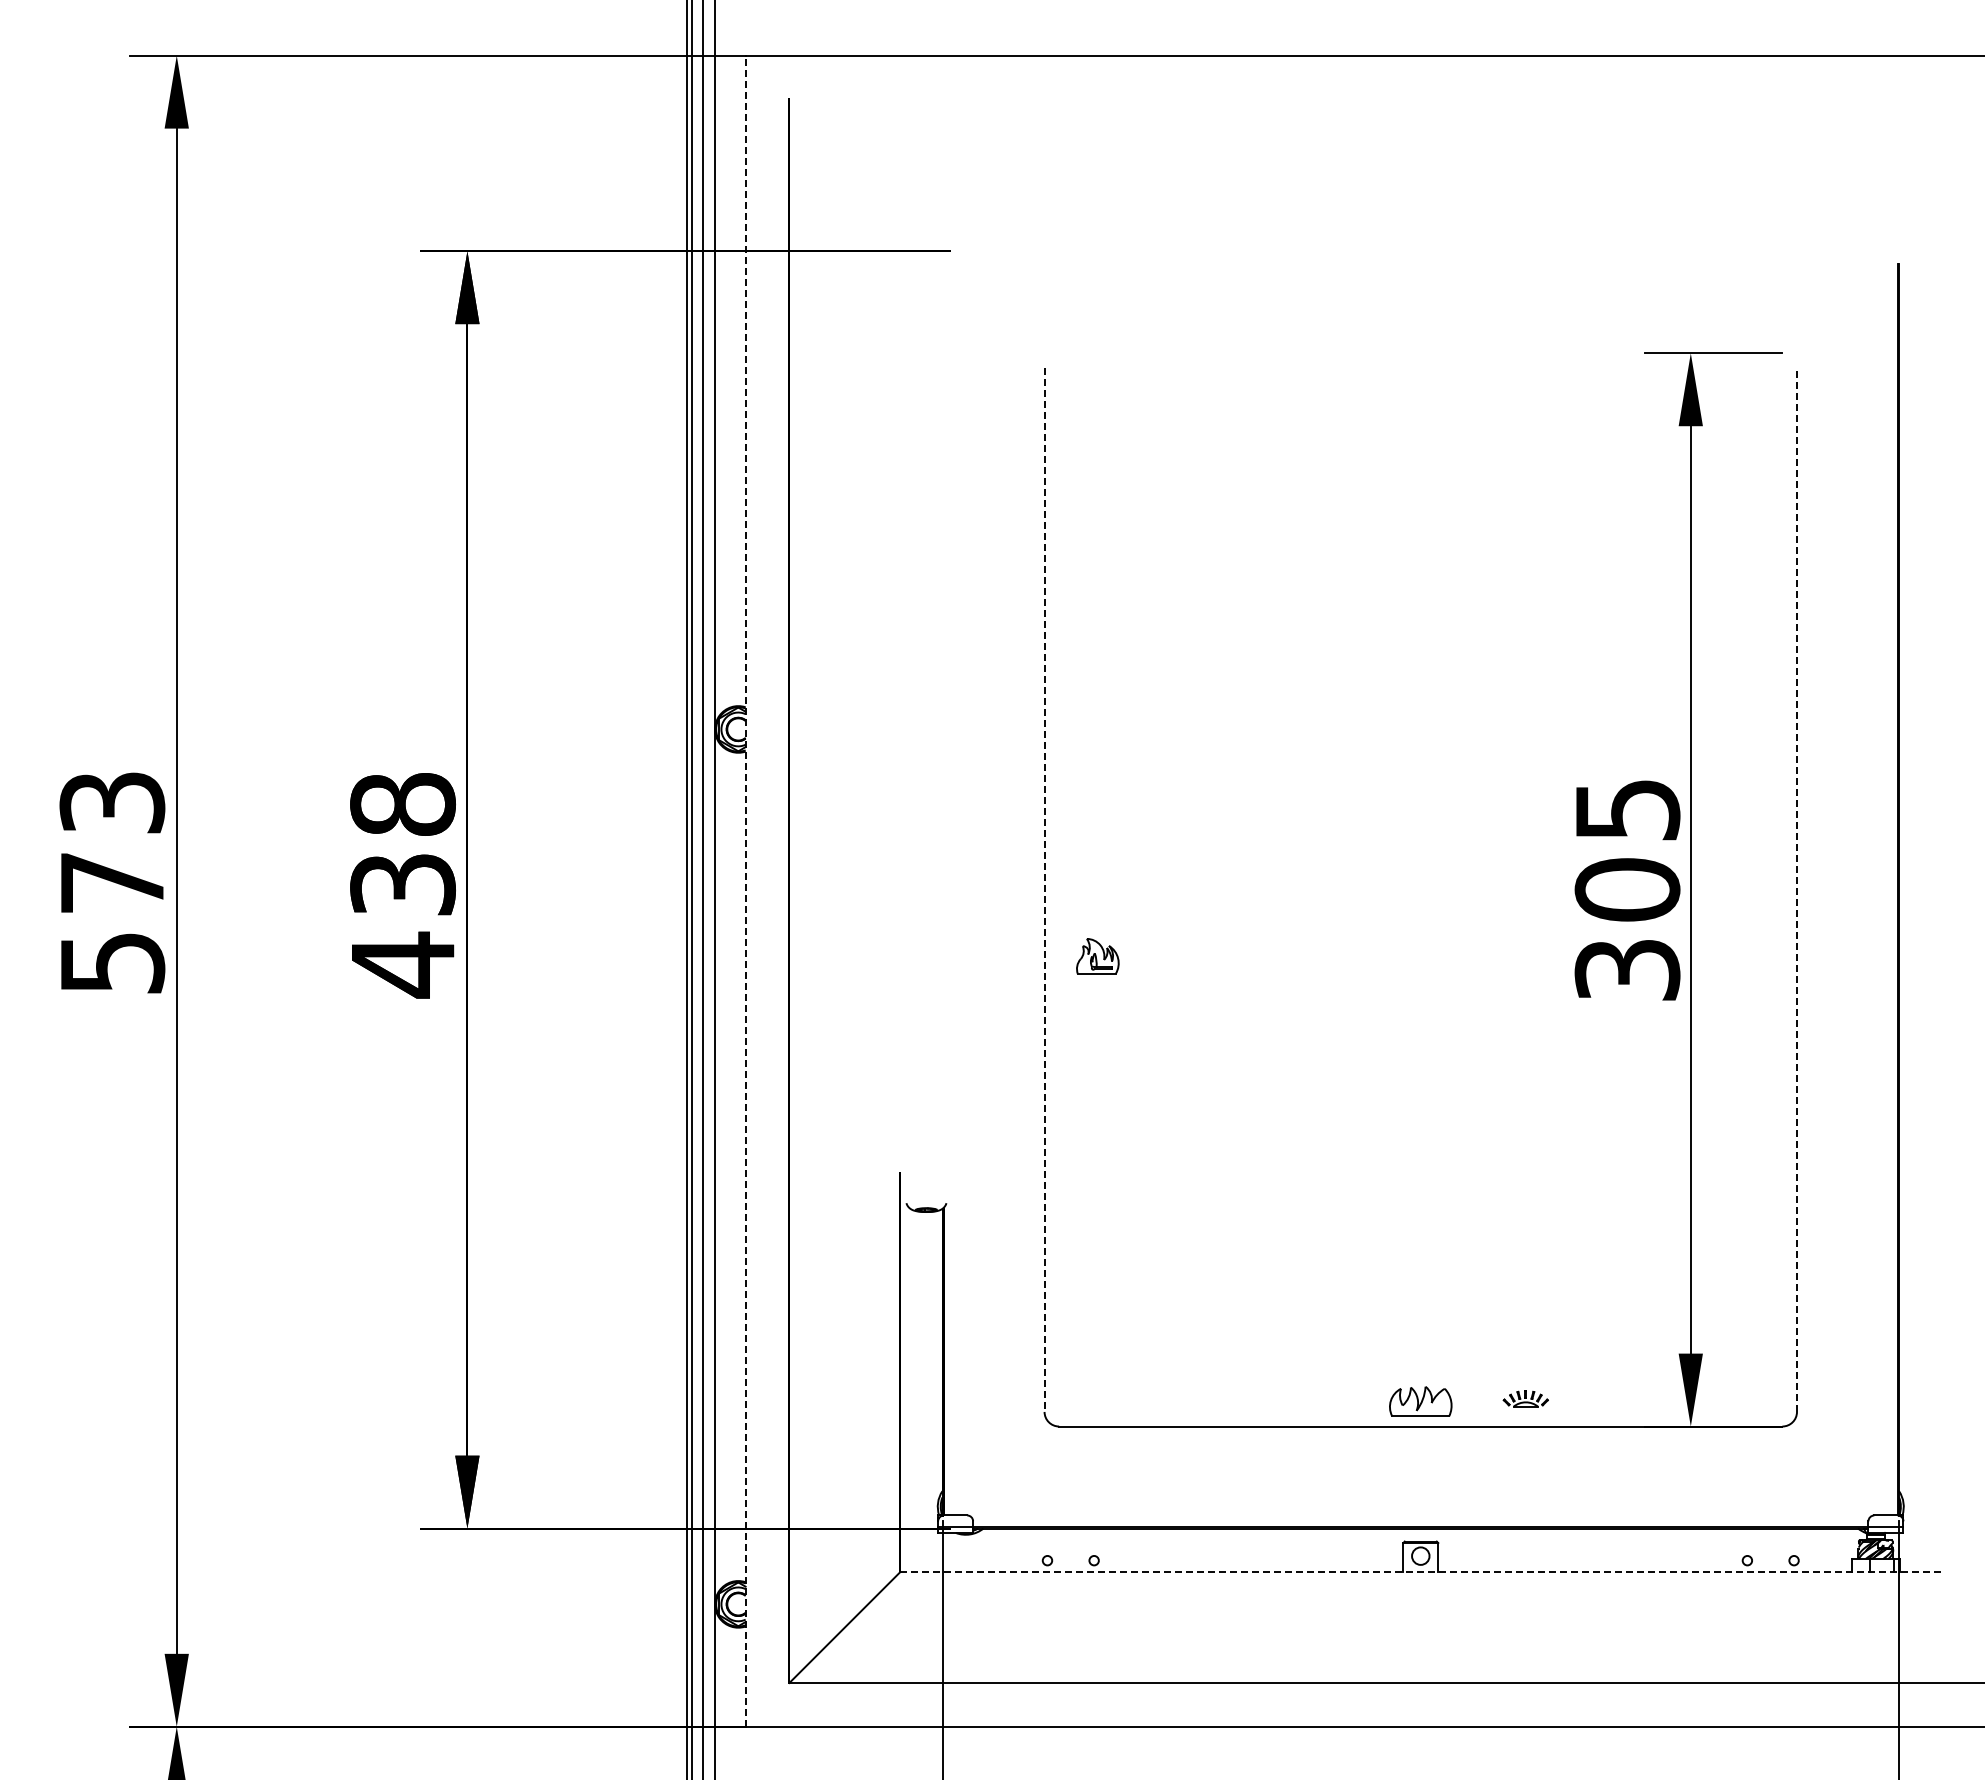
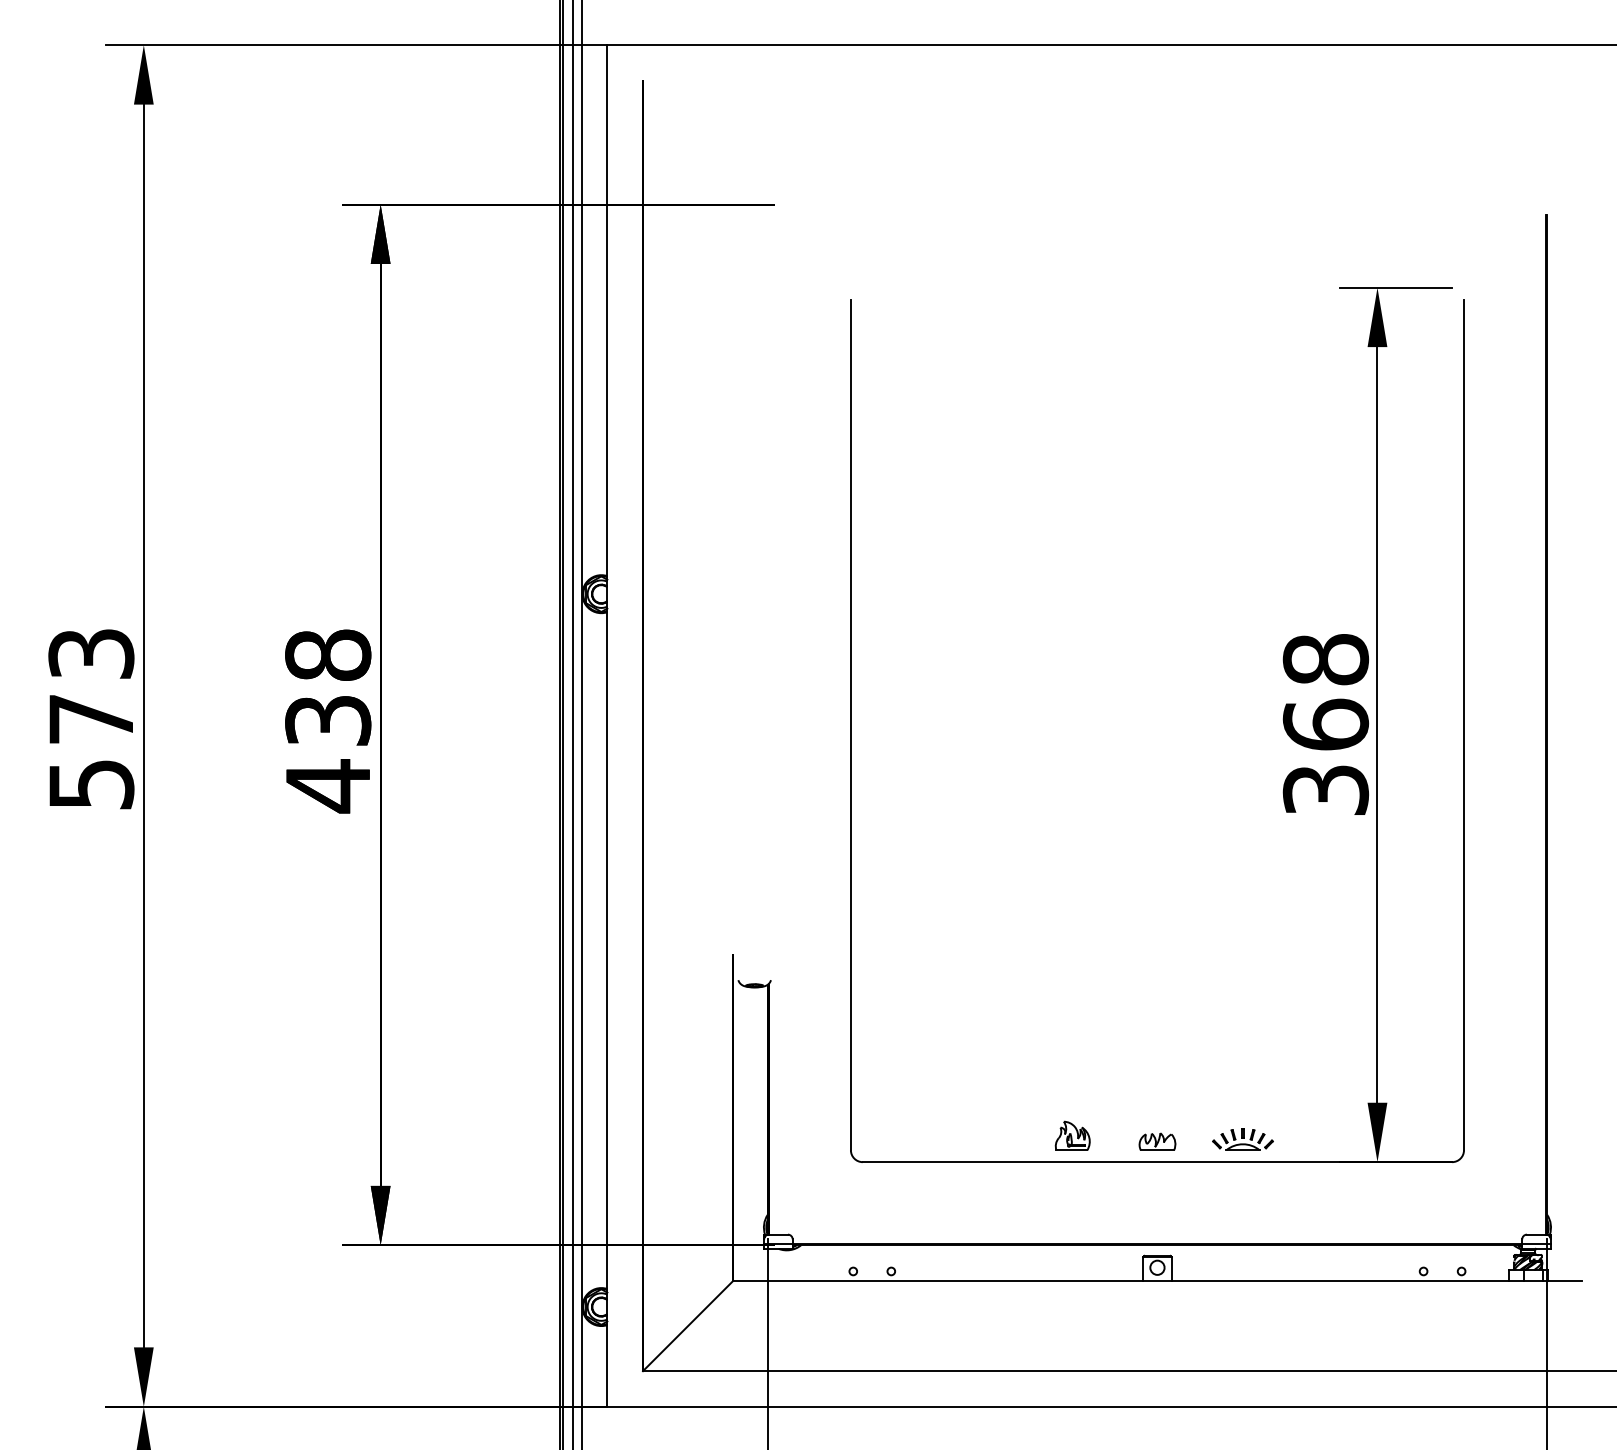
text: (1627, 849) -> (1325, 692), 305 -> 368
line: (1797, 889) -> (1464, 724), dashed -> solid
line: (1044, 890) -> (850, 725), dashed -> solid
line: (745, 891) -> (607, 726), dashed -> solid
part: (1097, 956) -> (1072, 1136), moved
part: (1525, 1398) -> (1242, 1139), size x1.67
part: (1420, 1401) -> (1157, 1141), size x0.71
line: (1420, 1572) -> (1157, 1281), dashed -> solid

